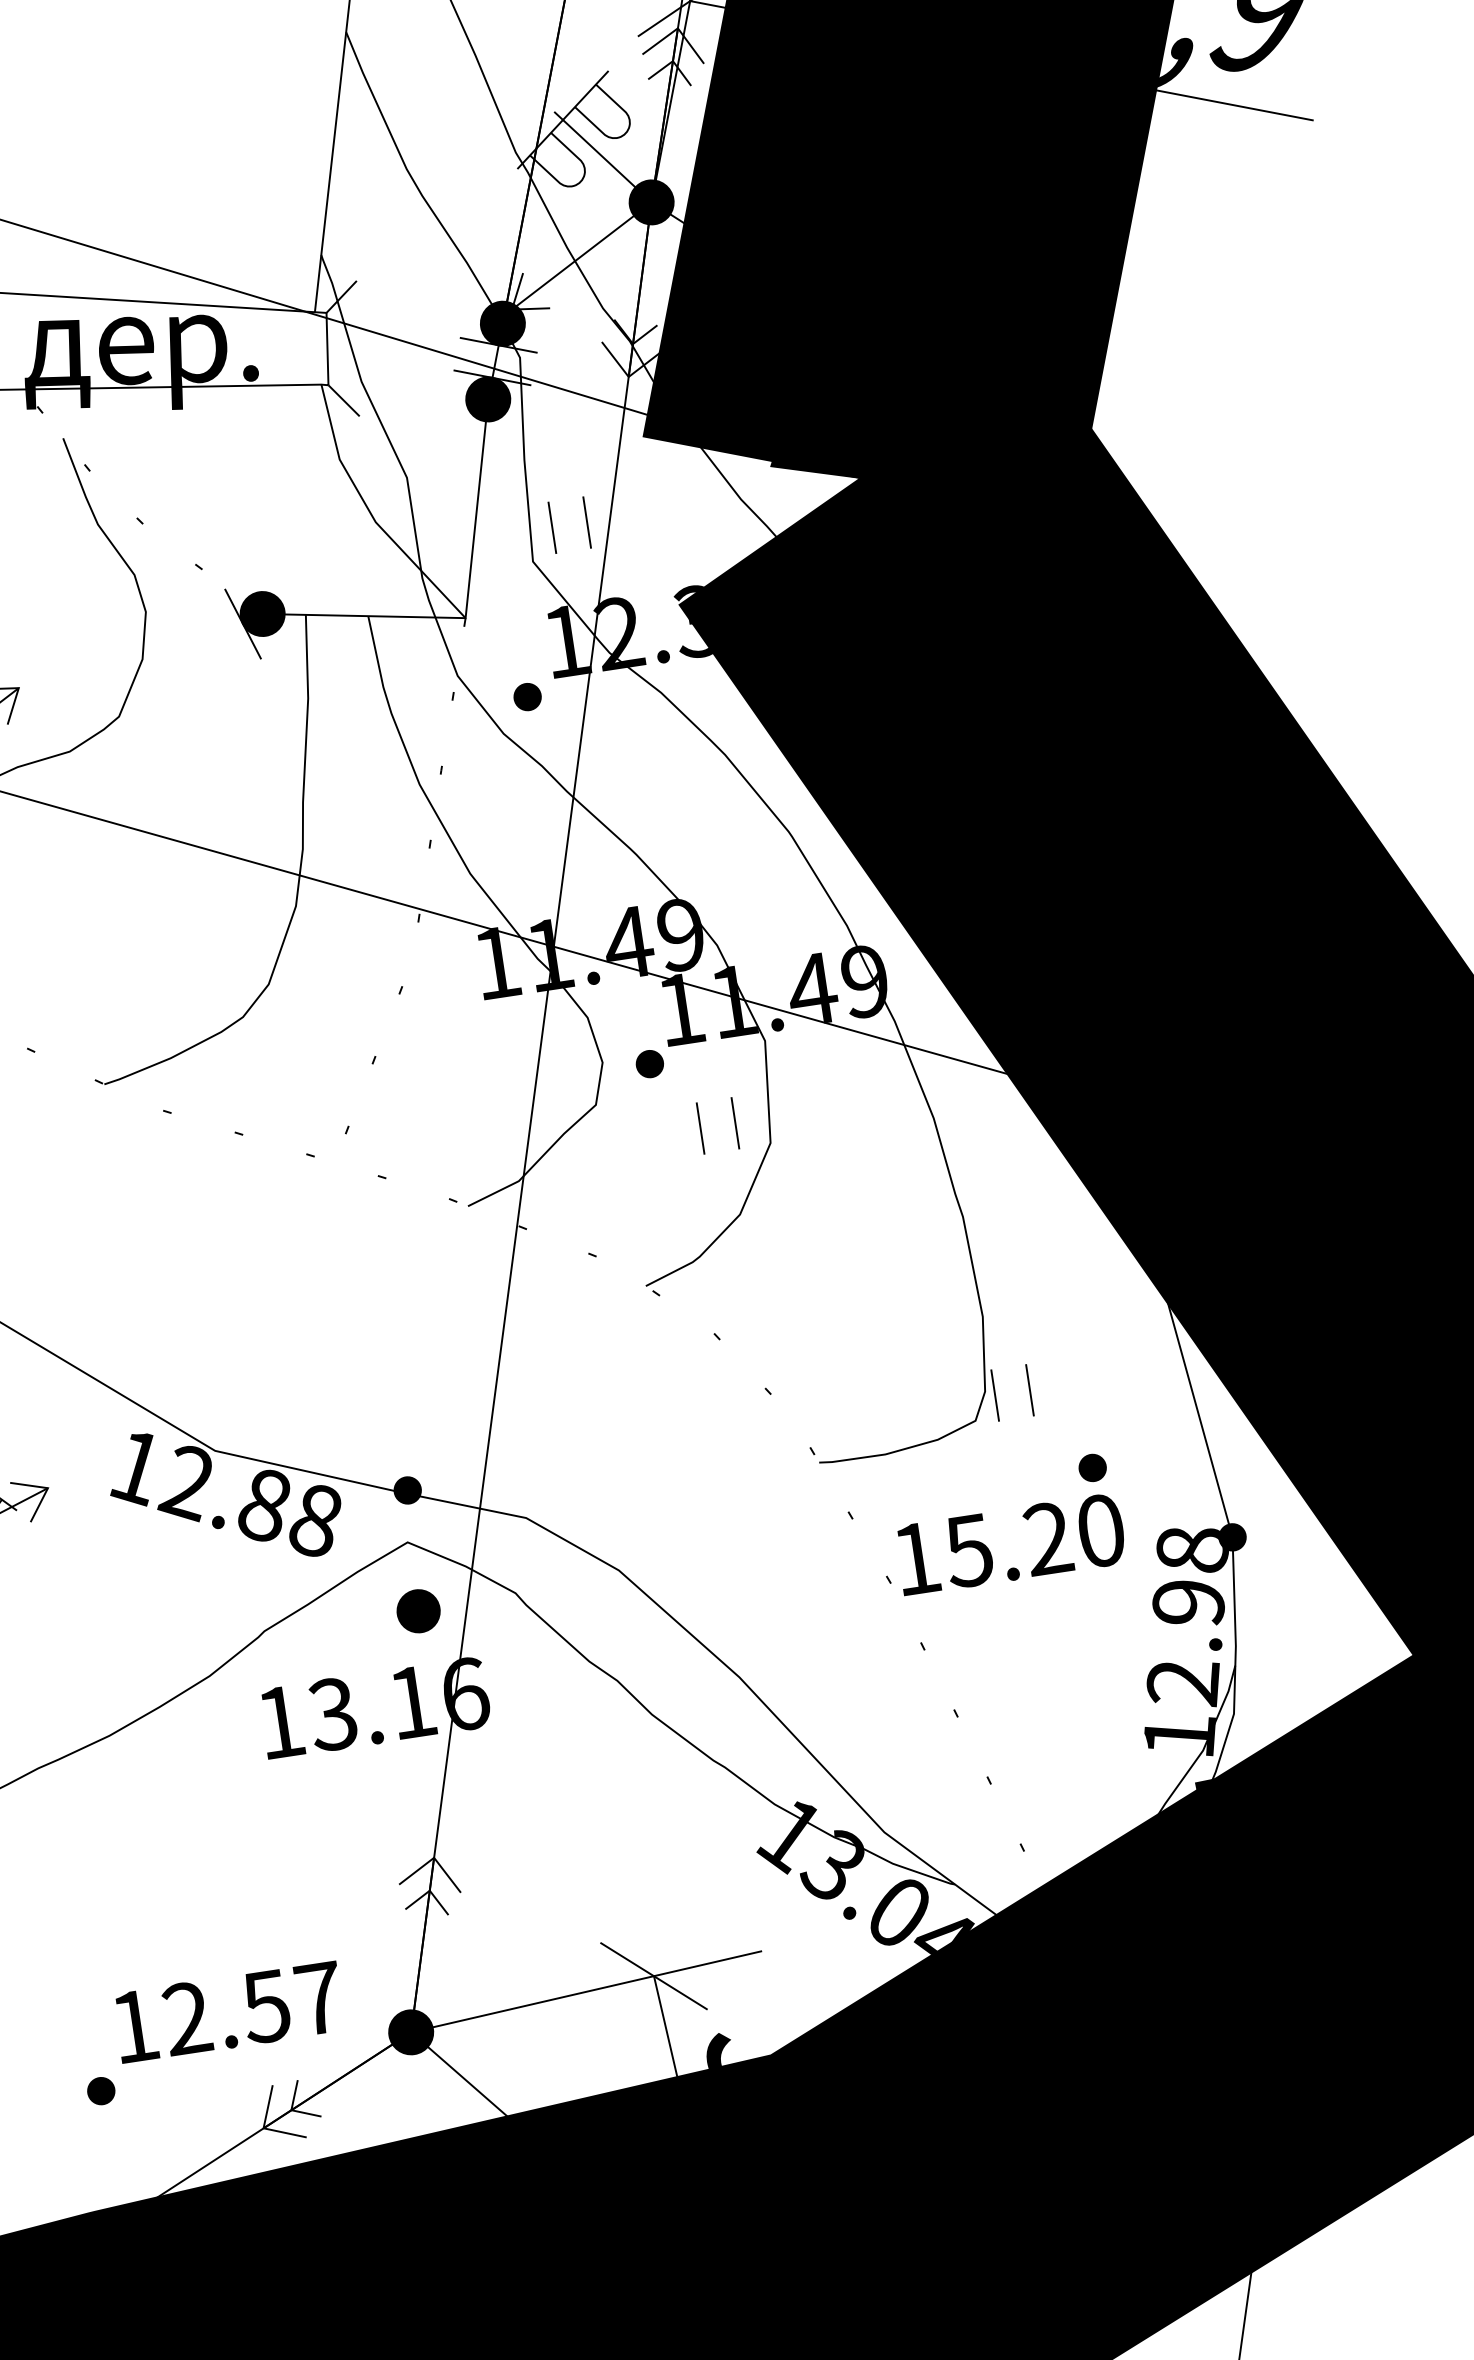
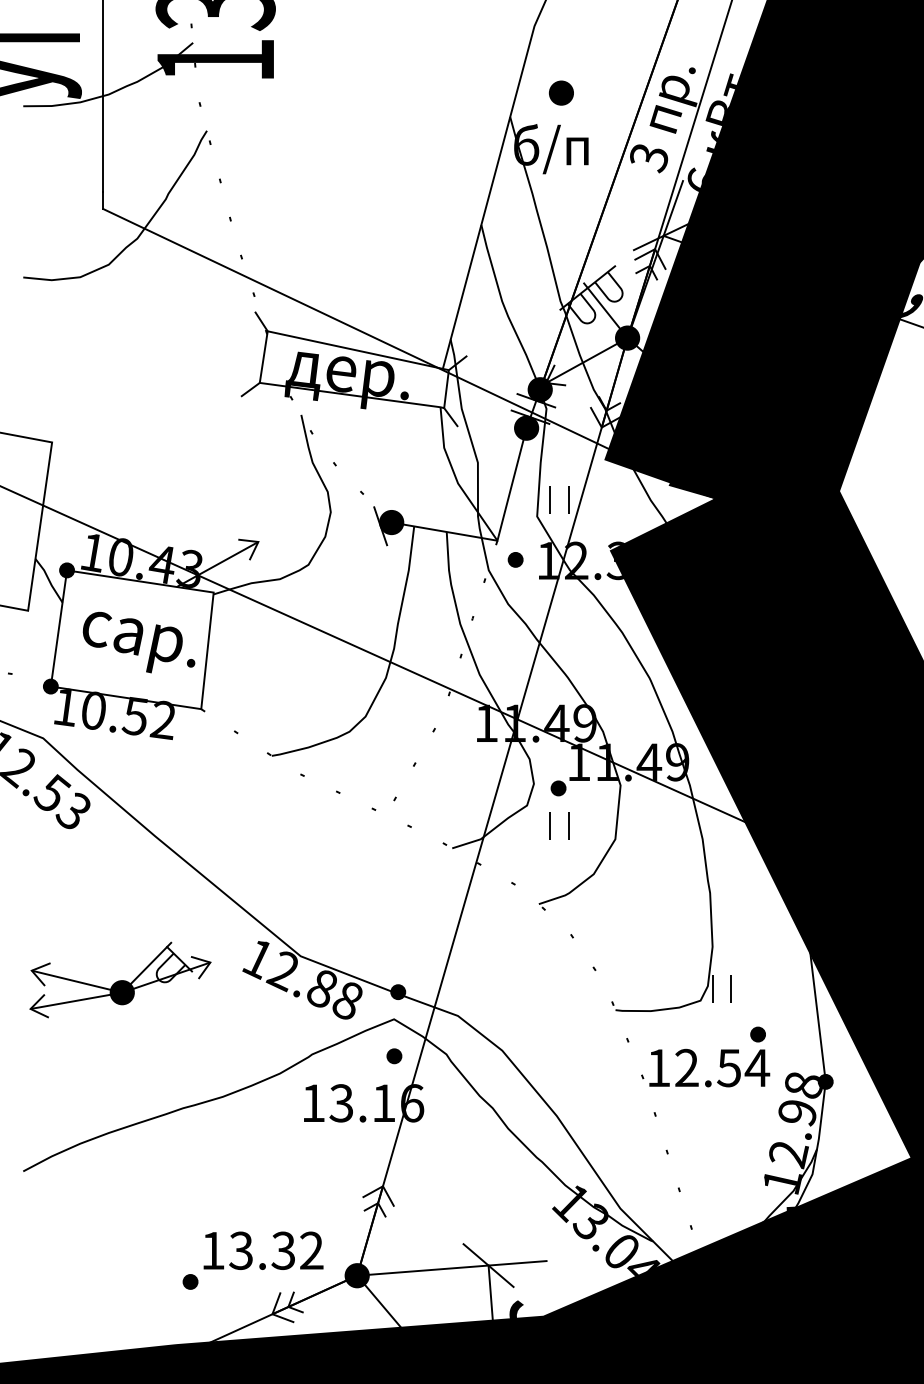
part: (527, 696) -> (515, 559), moved
part: (701, 1127) -> (550, 825), moved
text: (1035, 1539) -> (722, 1067), 15.20 -> 12.54
part: (418, 1611) -> (394, 1056), size x0.62
text: (253, 2007) -> (276, 1250), 12.57 -> 13.32

